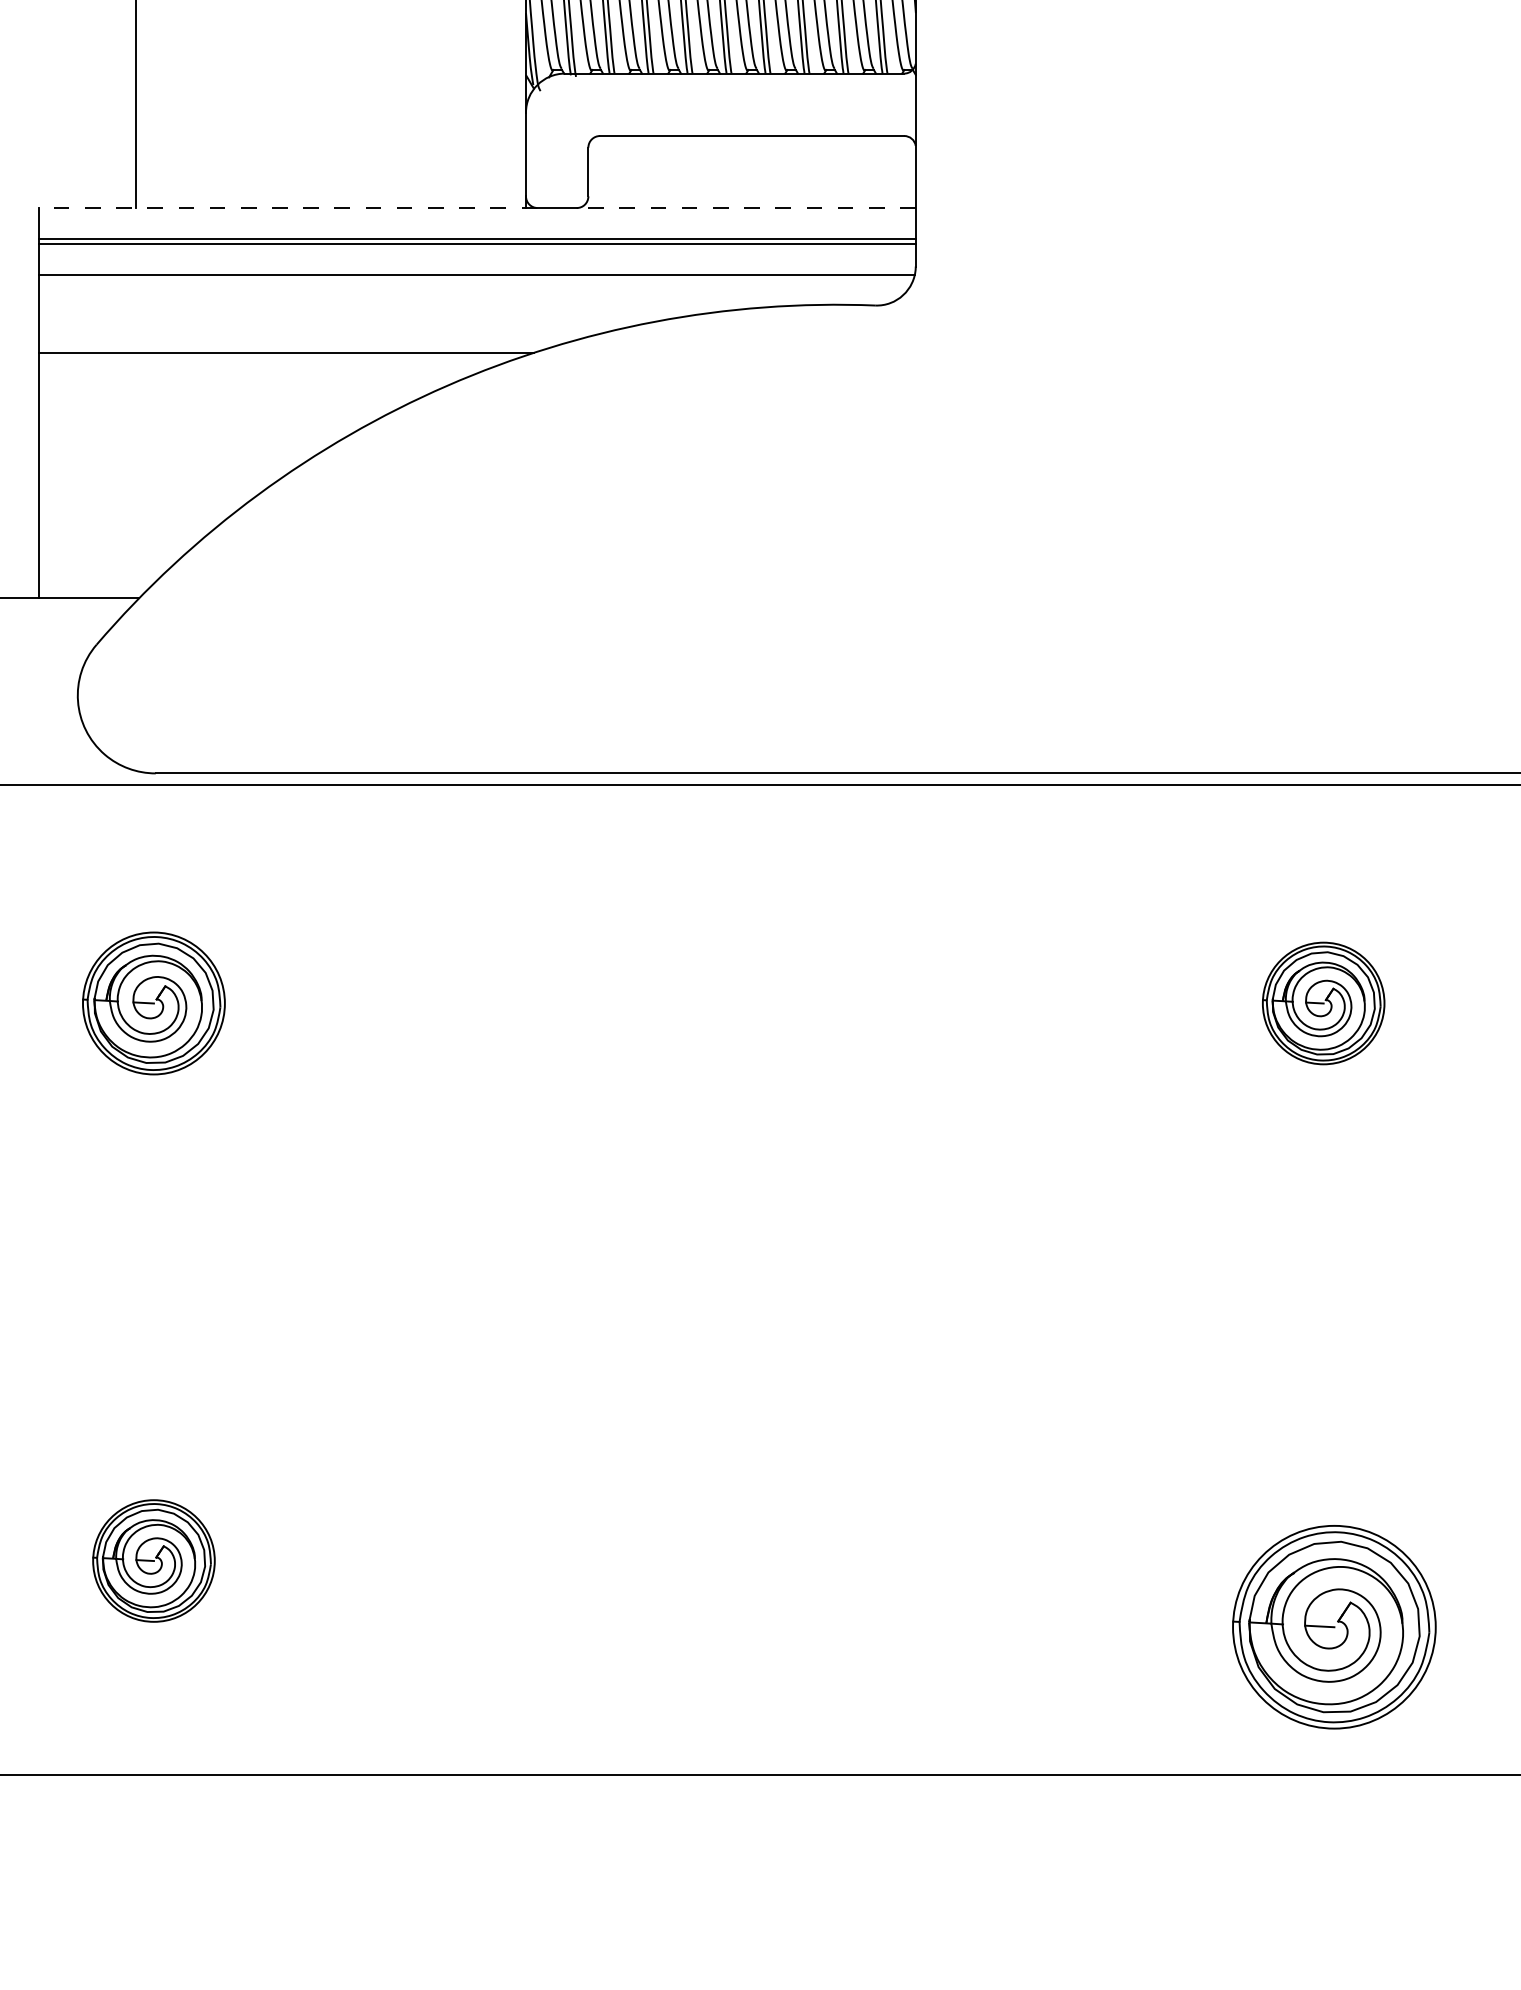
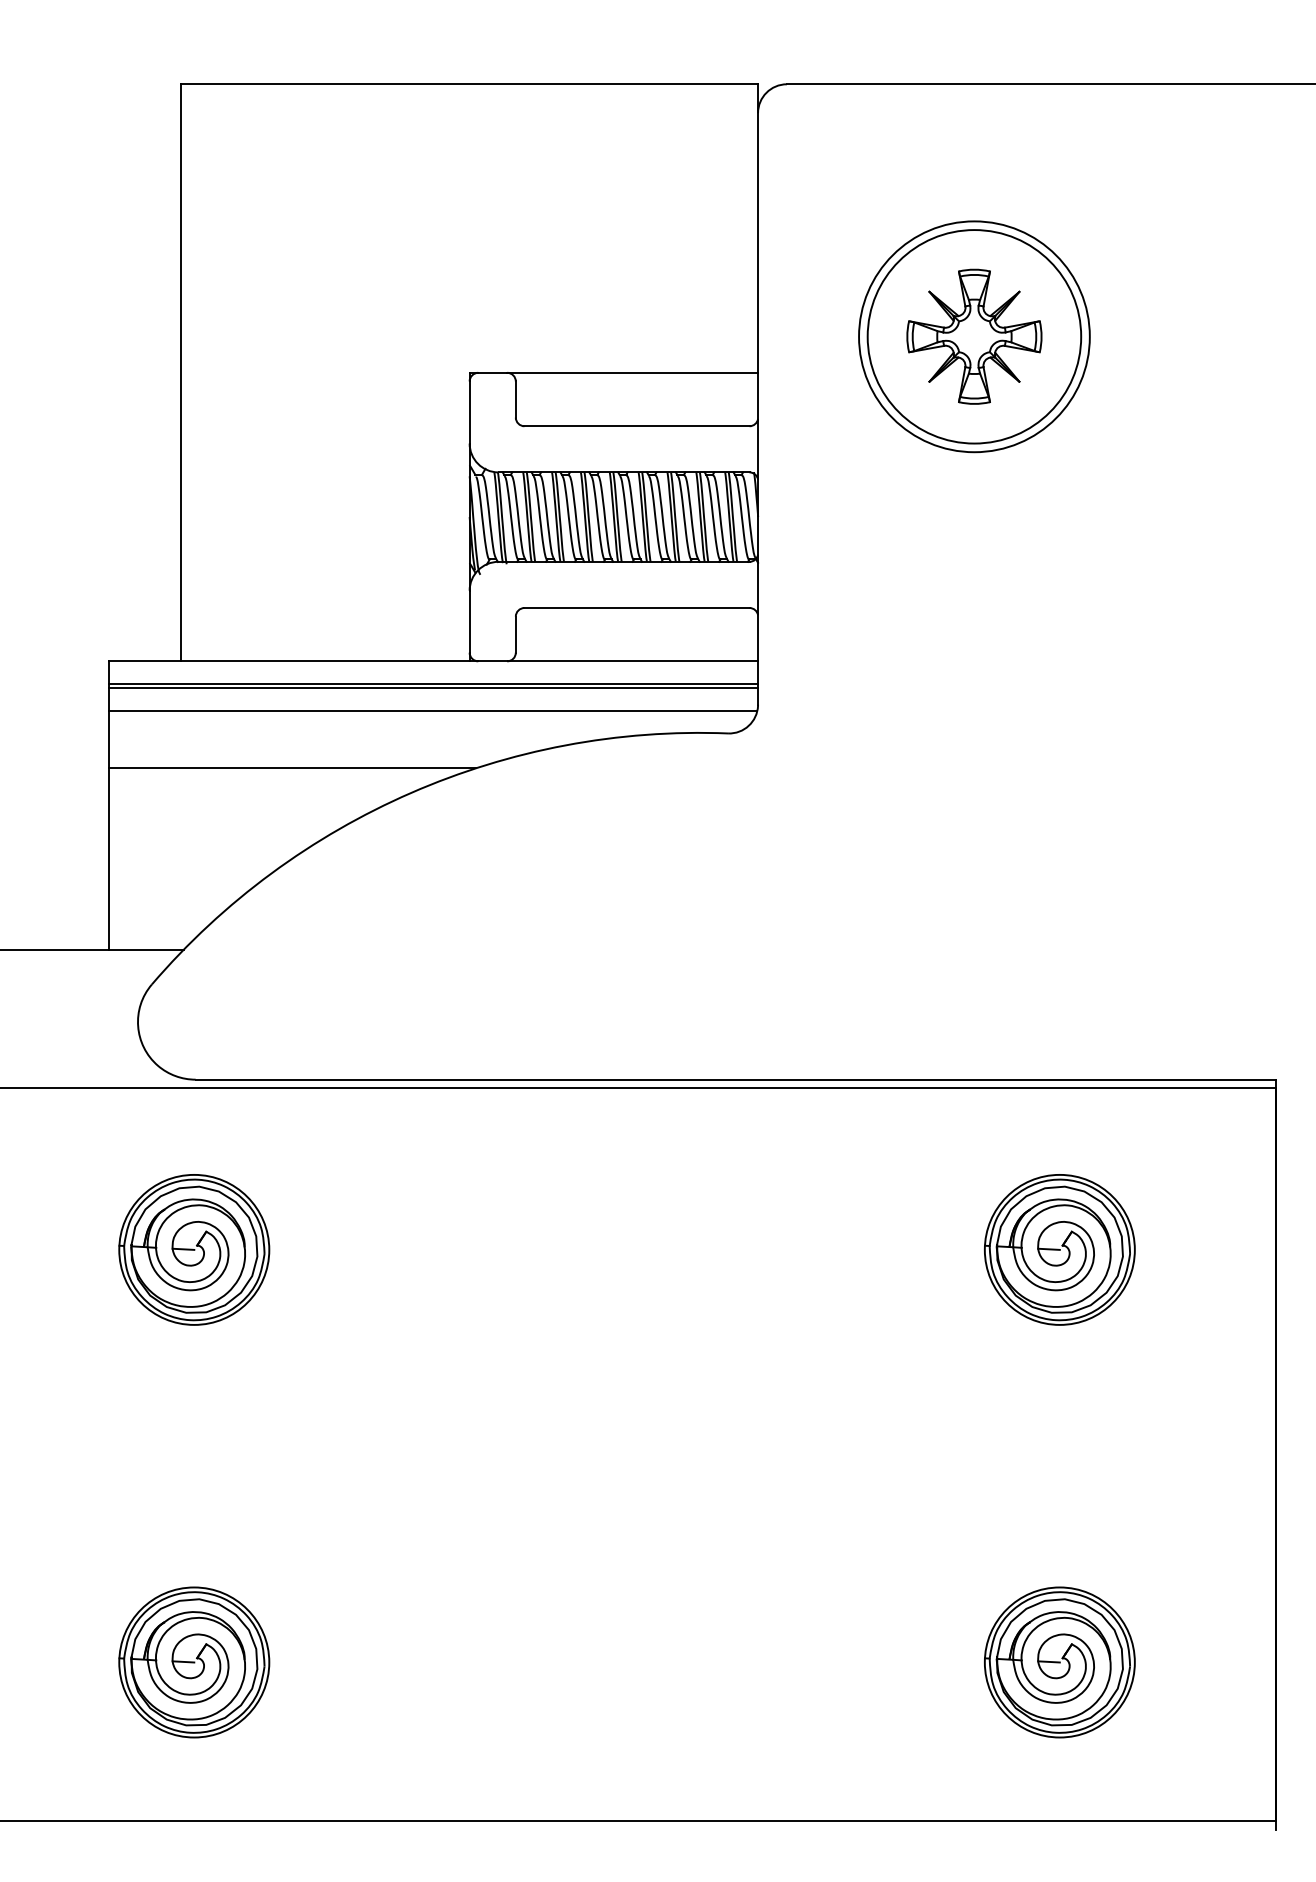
line: (286, 208) -> (292, 661), dashed -> solid
line: (746, 208) -> (632, 661), dashed -> solid
part: (154, 1002) -> (194, 1249), size x1.43
part: (1323, 1002) -> (1059, 1249), size x1.67
part: (154, 1561) -> (194, 1662), size x1.67
part: (1333, 1627) -> (1059, 1662), moved

